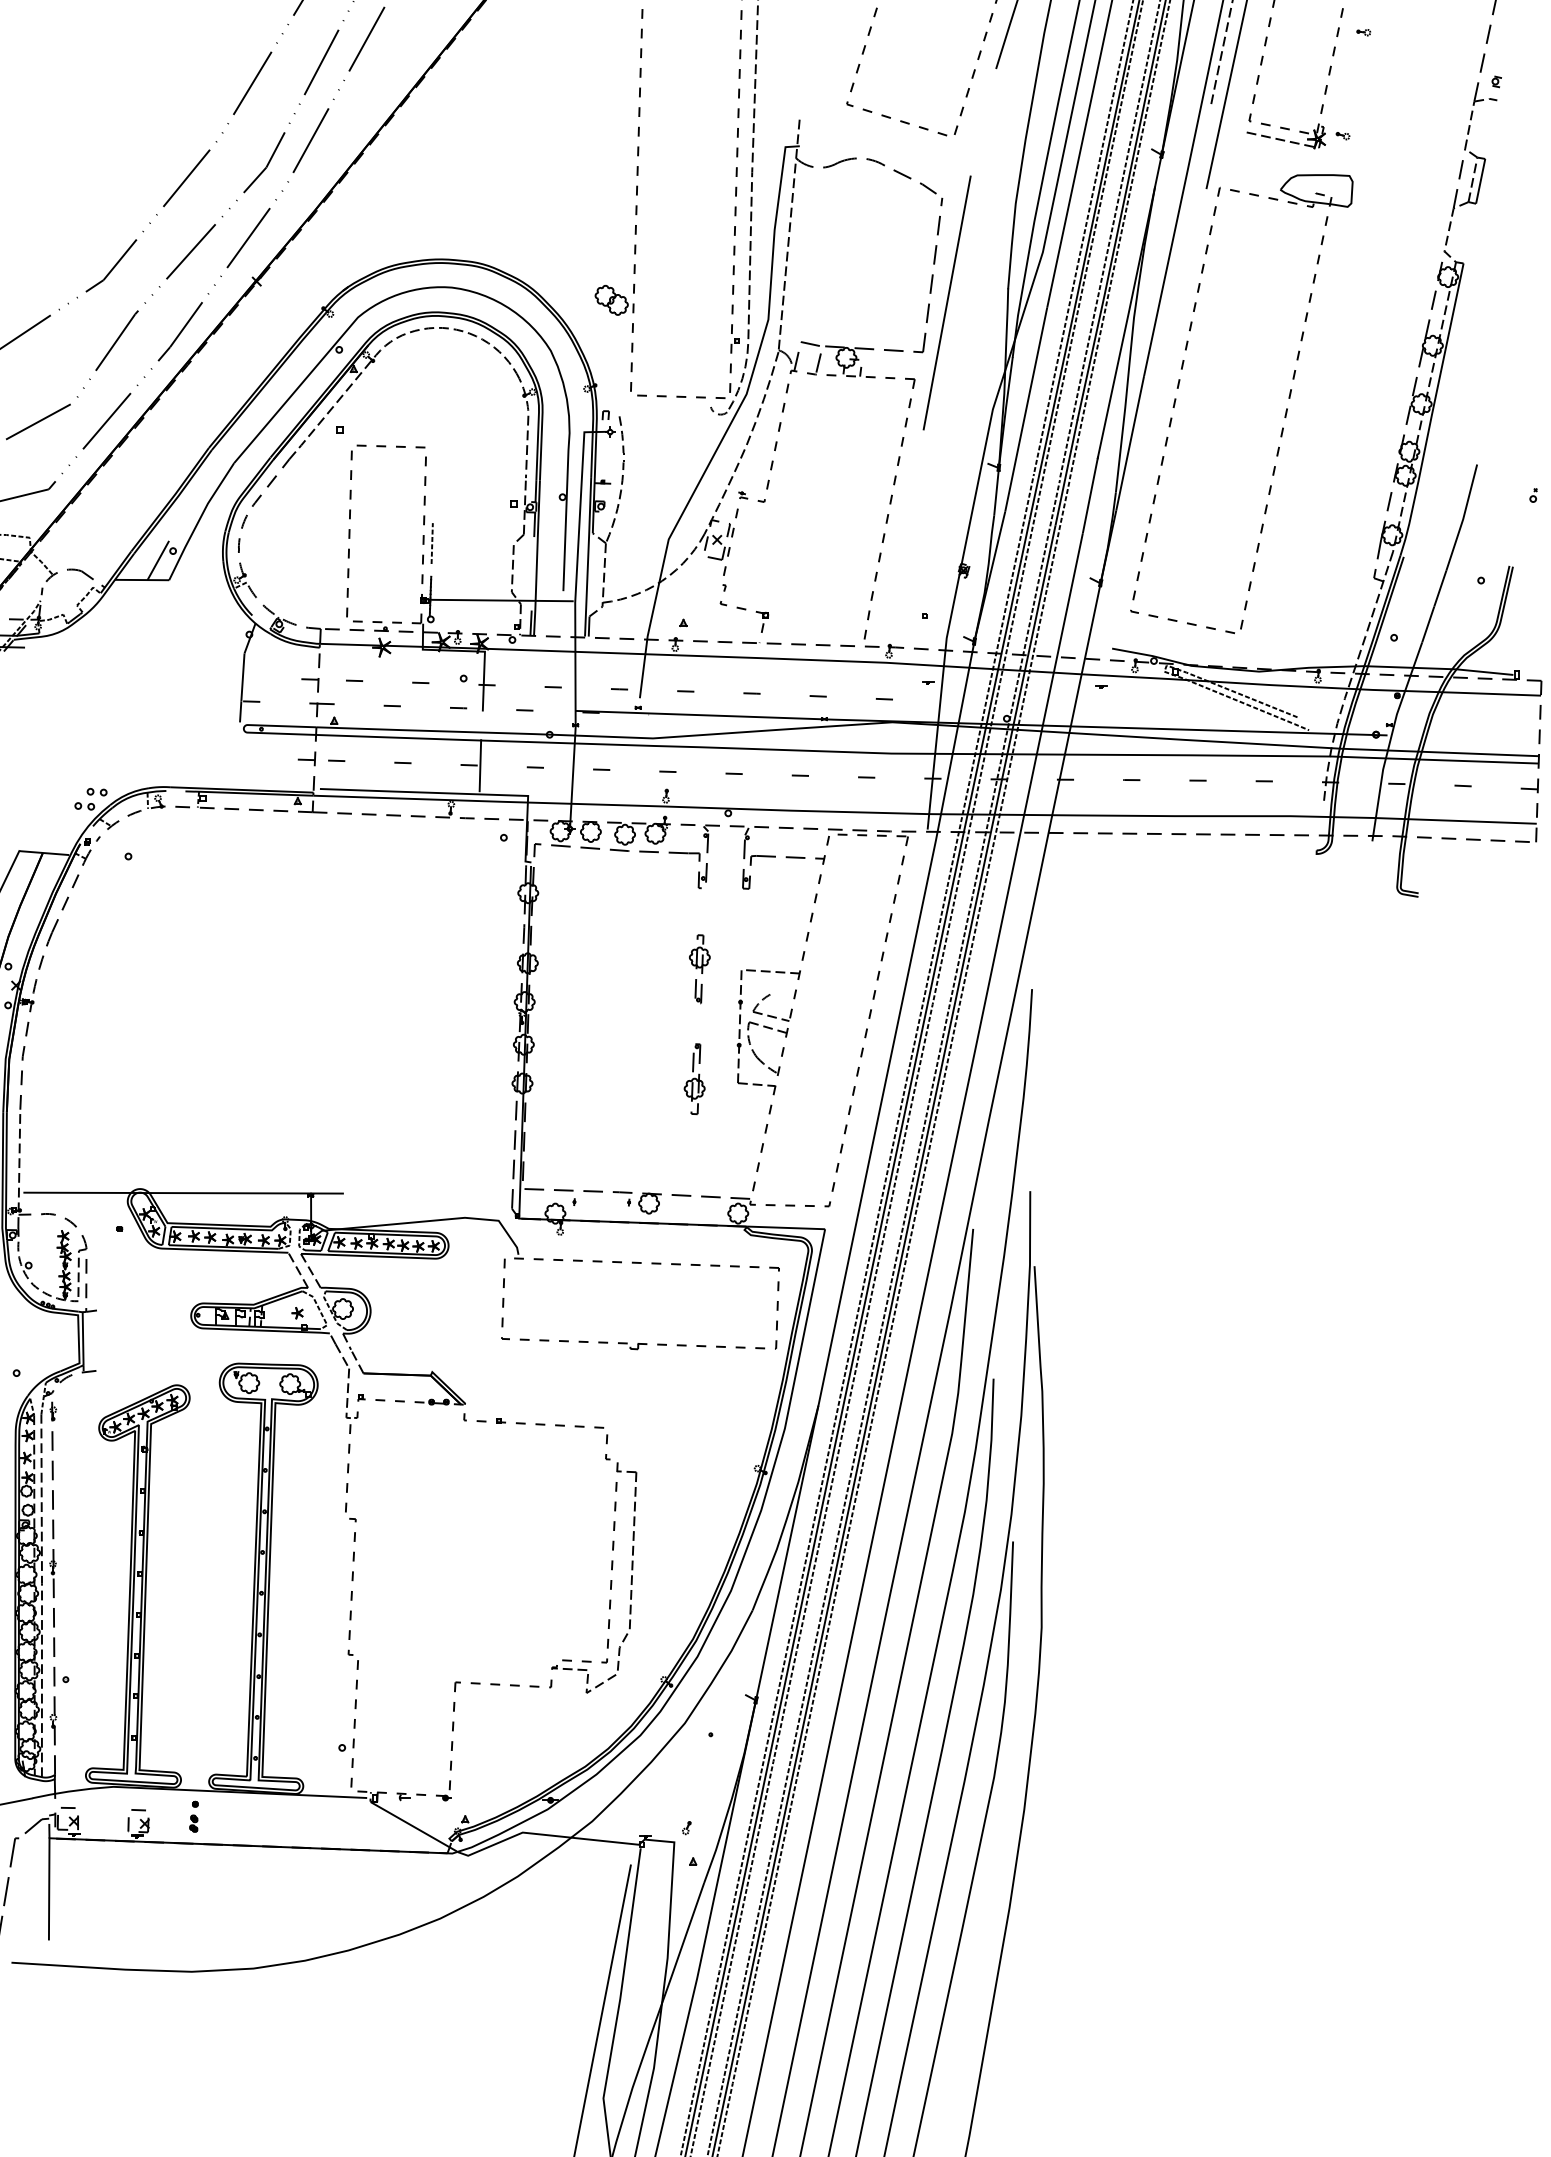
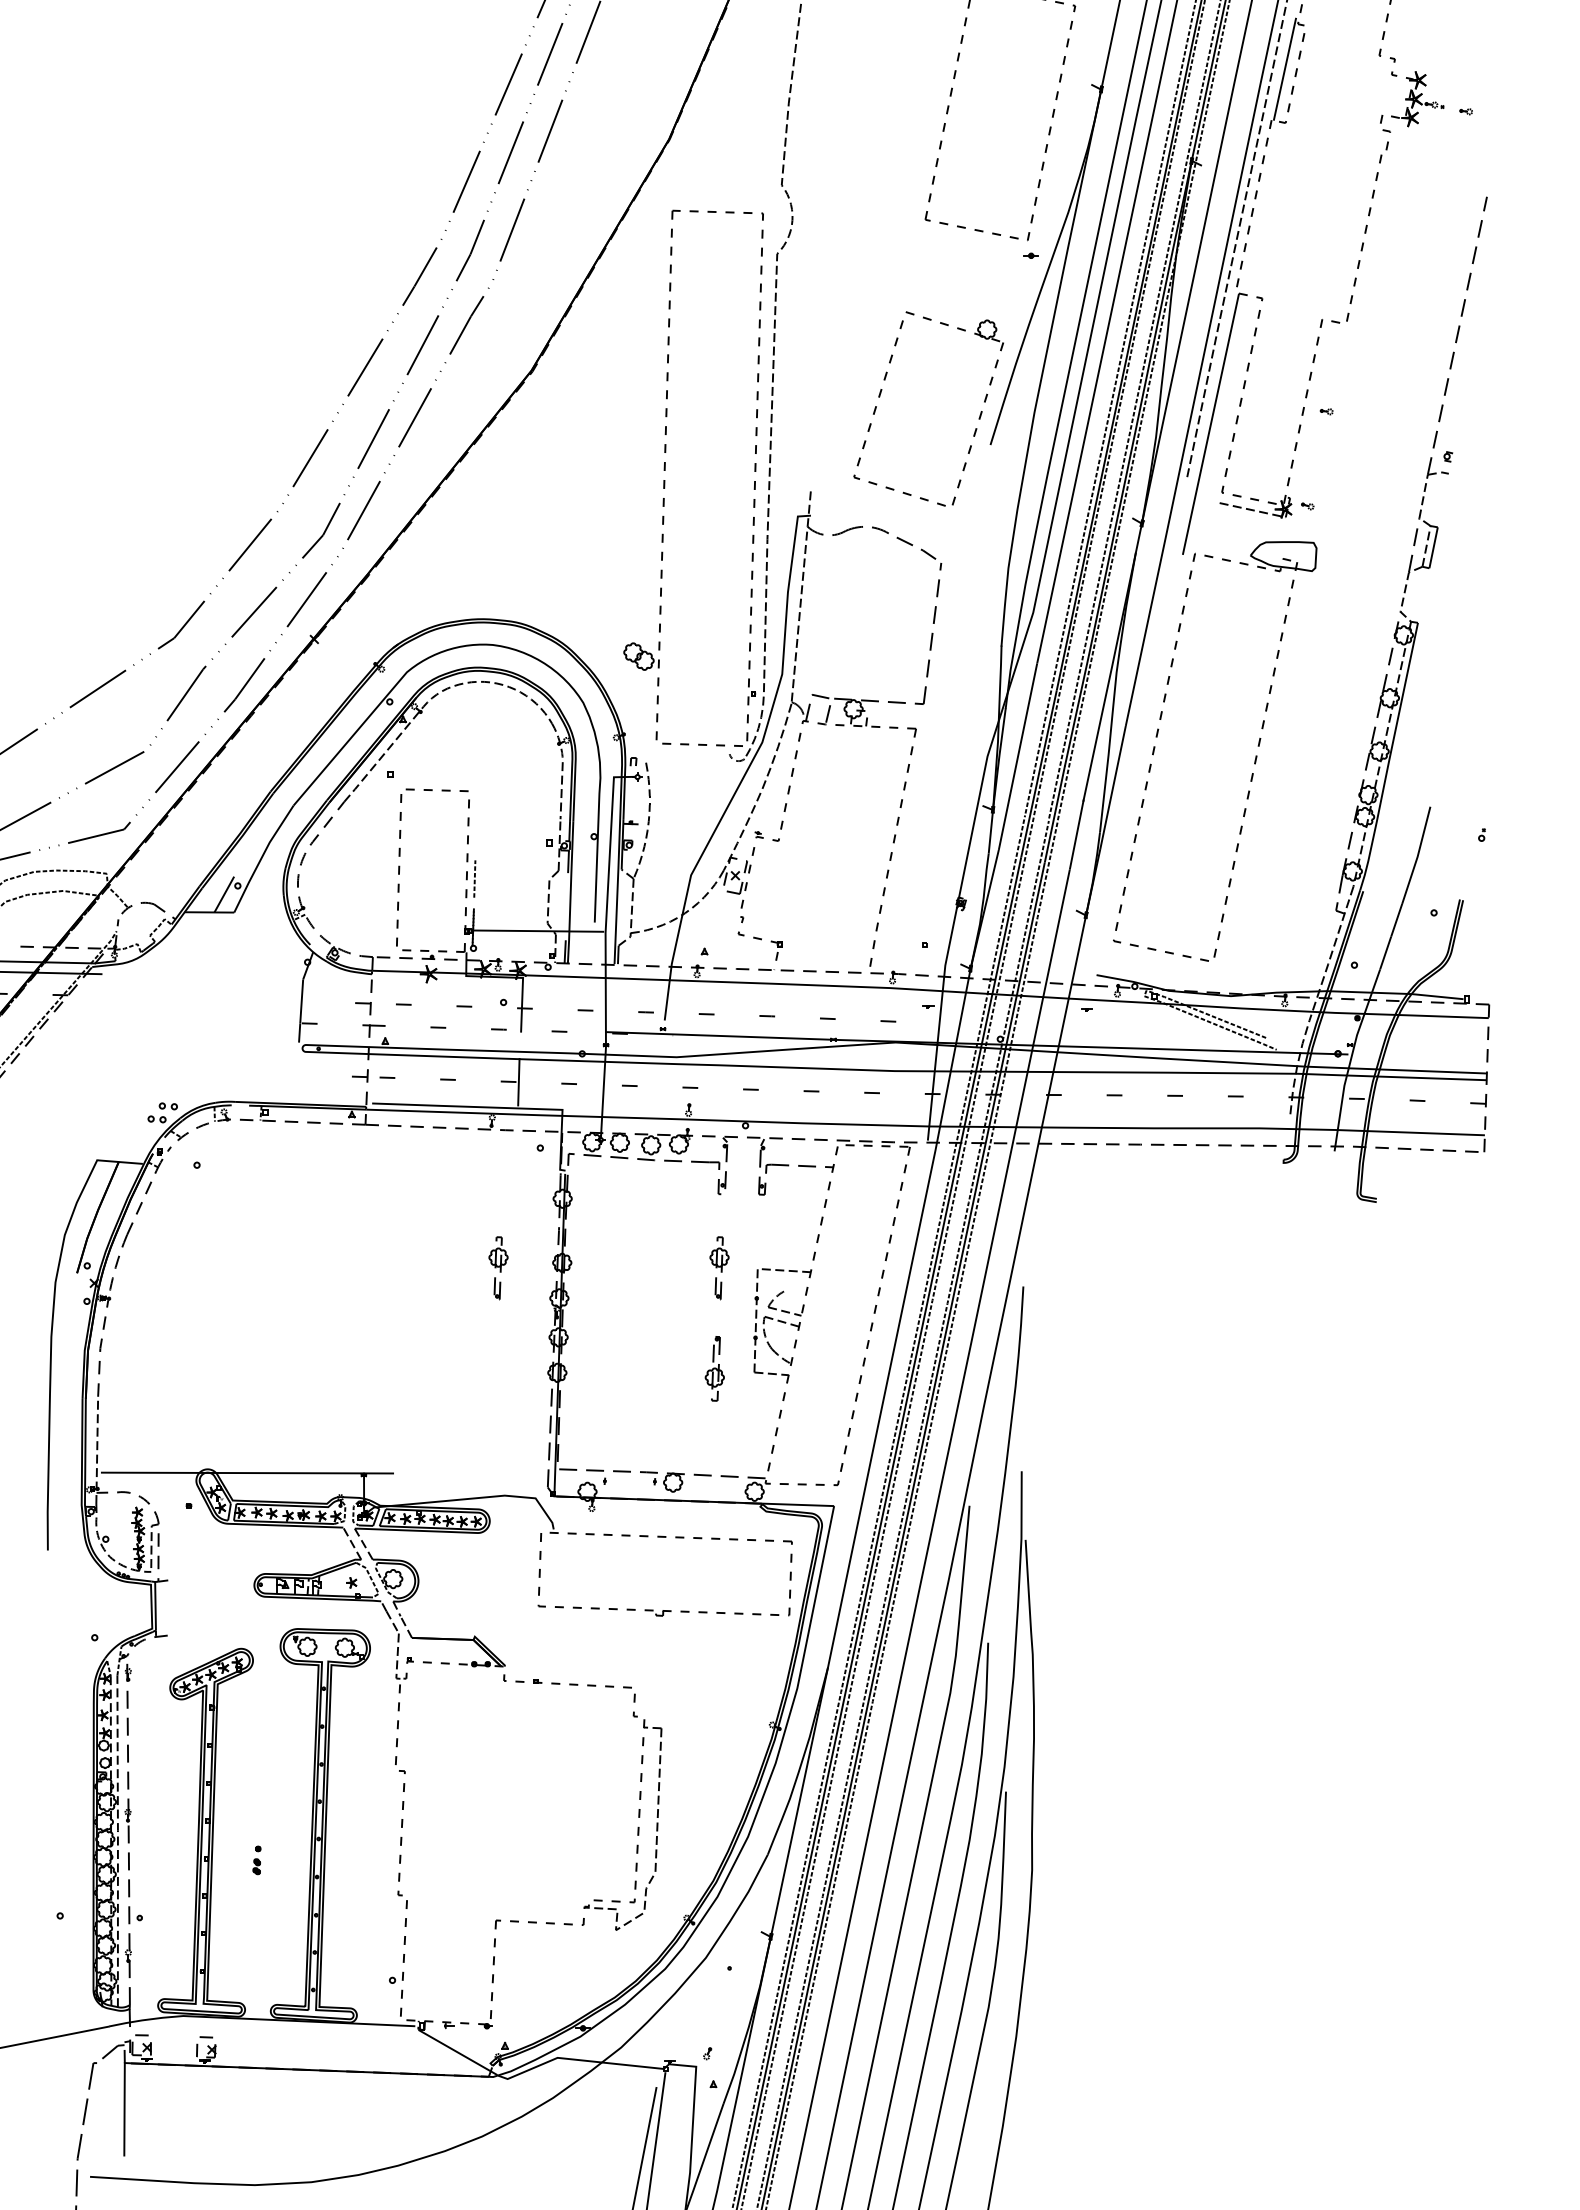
line: (946, 302) -> (945, 658), removed
part: (458, 969) -> (498, 1268), added
part: (193, 1816) -> (256, 1860), moved

